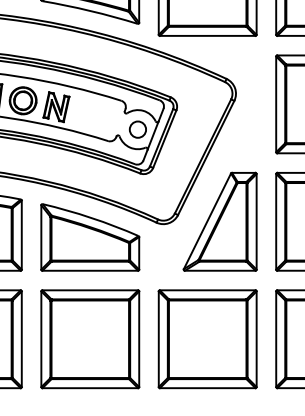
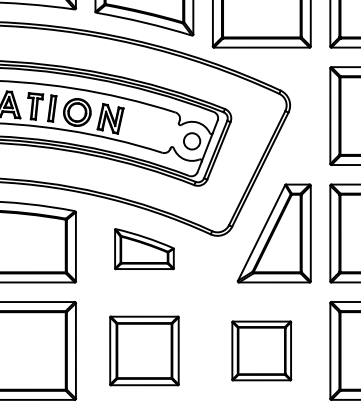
part: (90, 236) -> (144, 248), size x0.6
part: (90, 338) -> (144, 350), size x0.7
part: (207, 338) -> (261, 350), size x0.6

